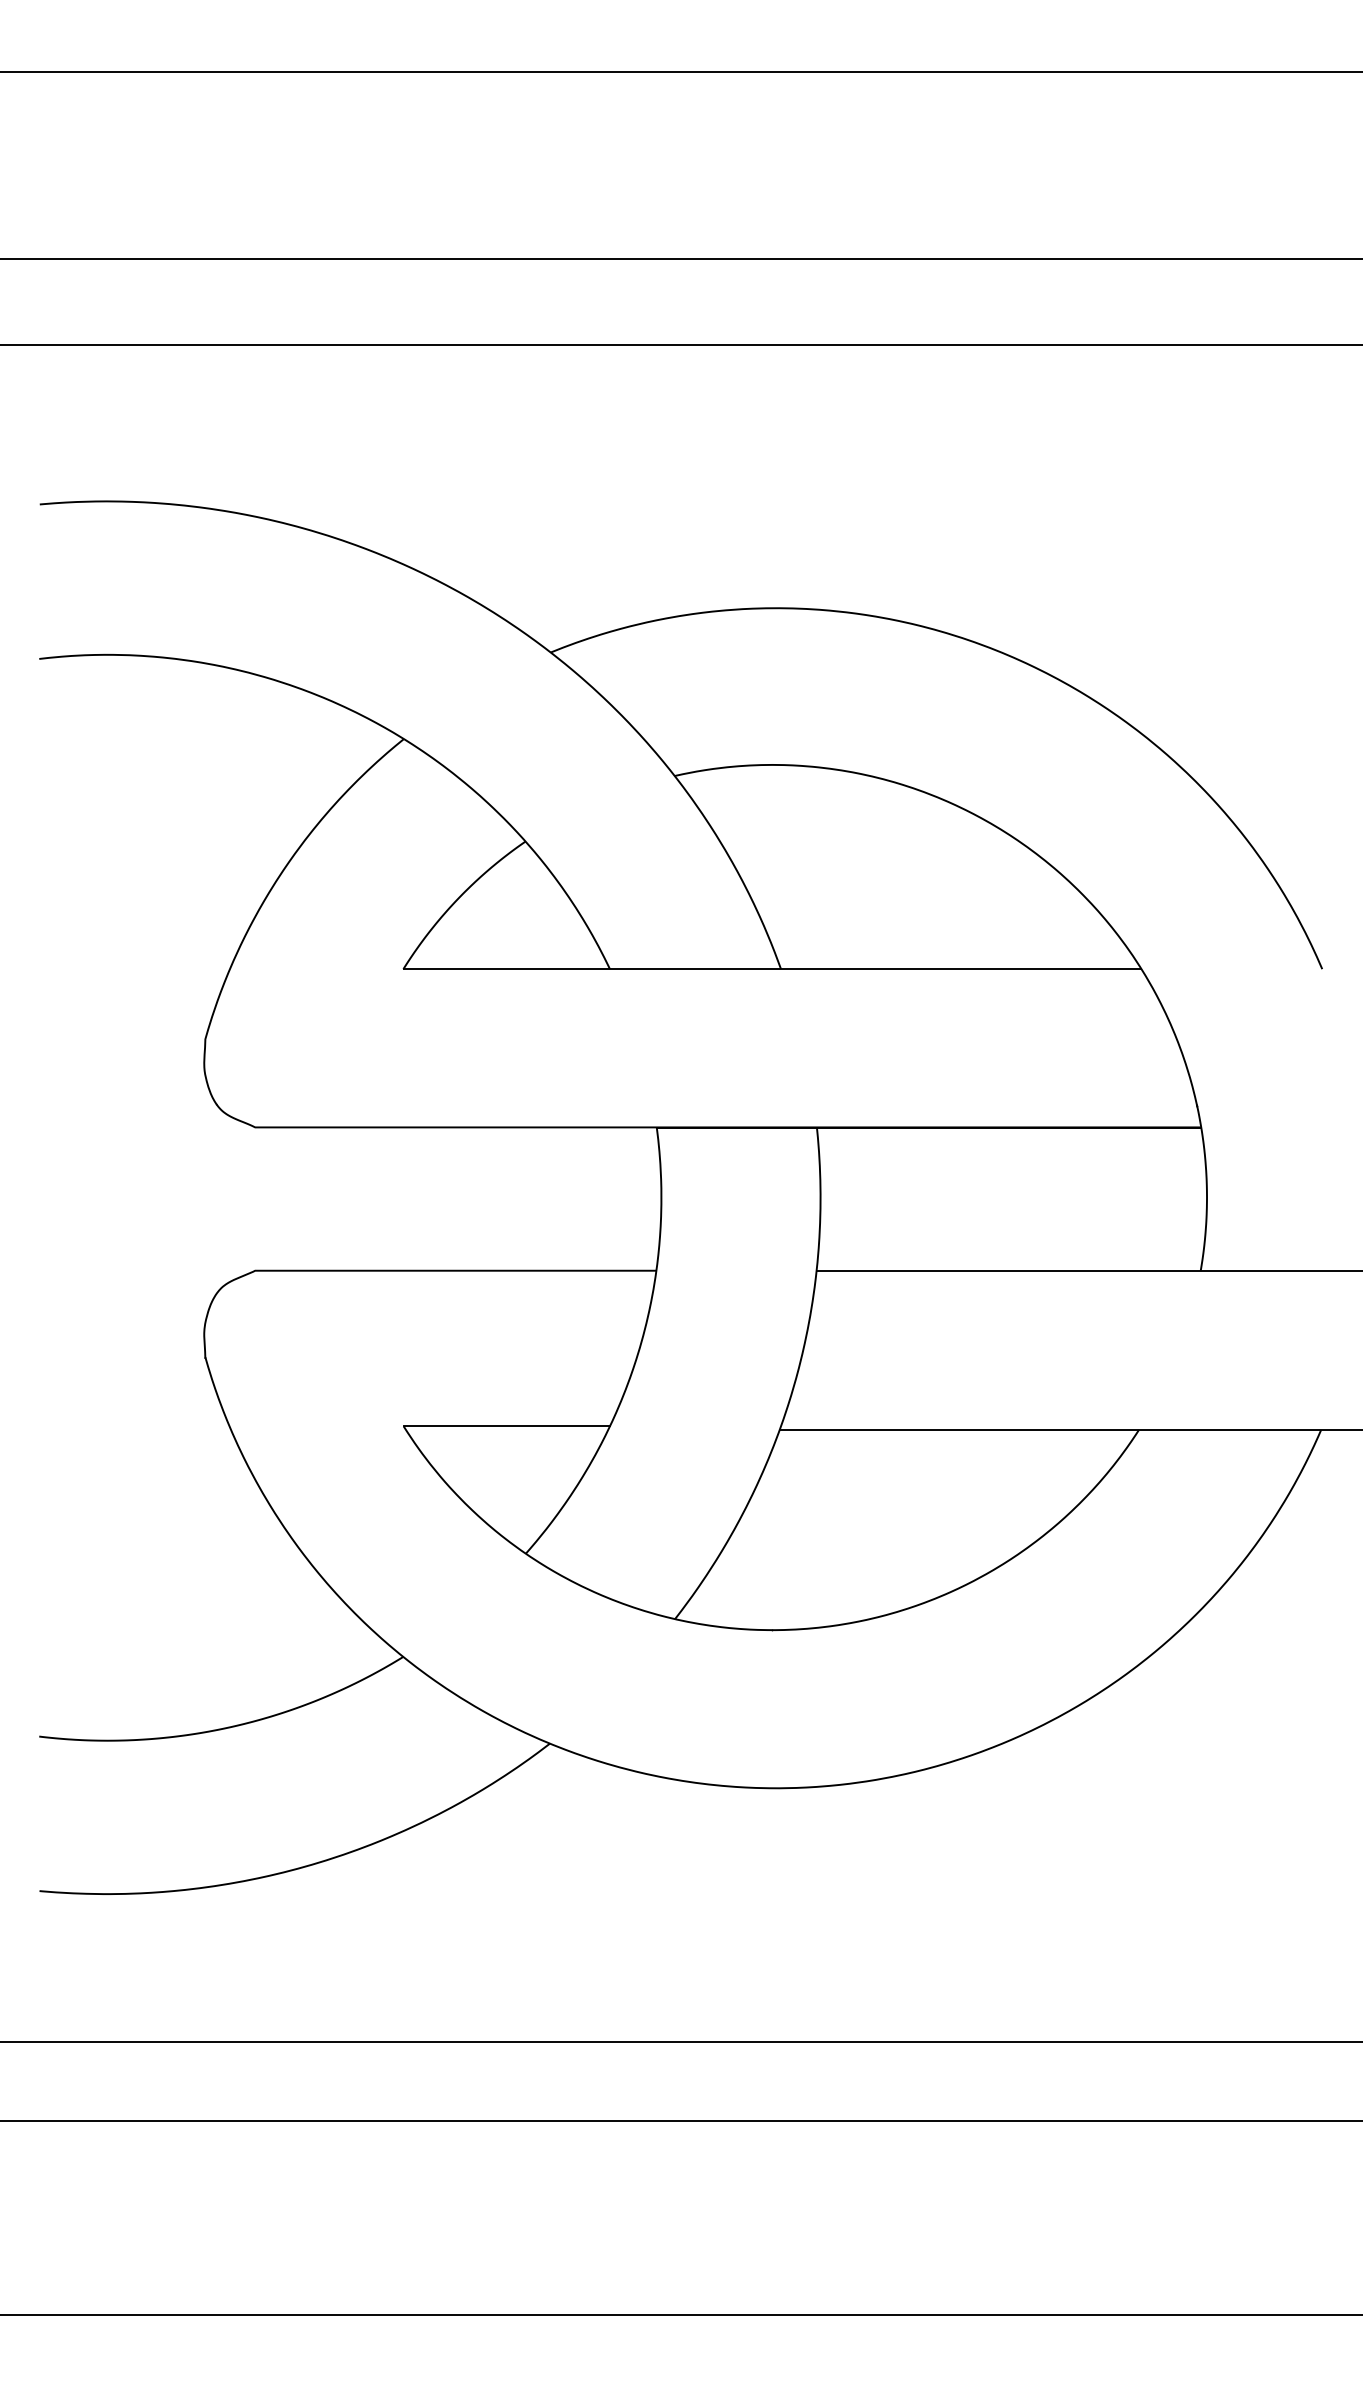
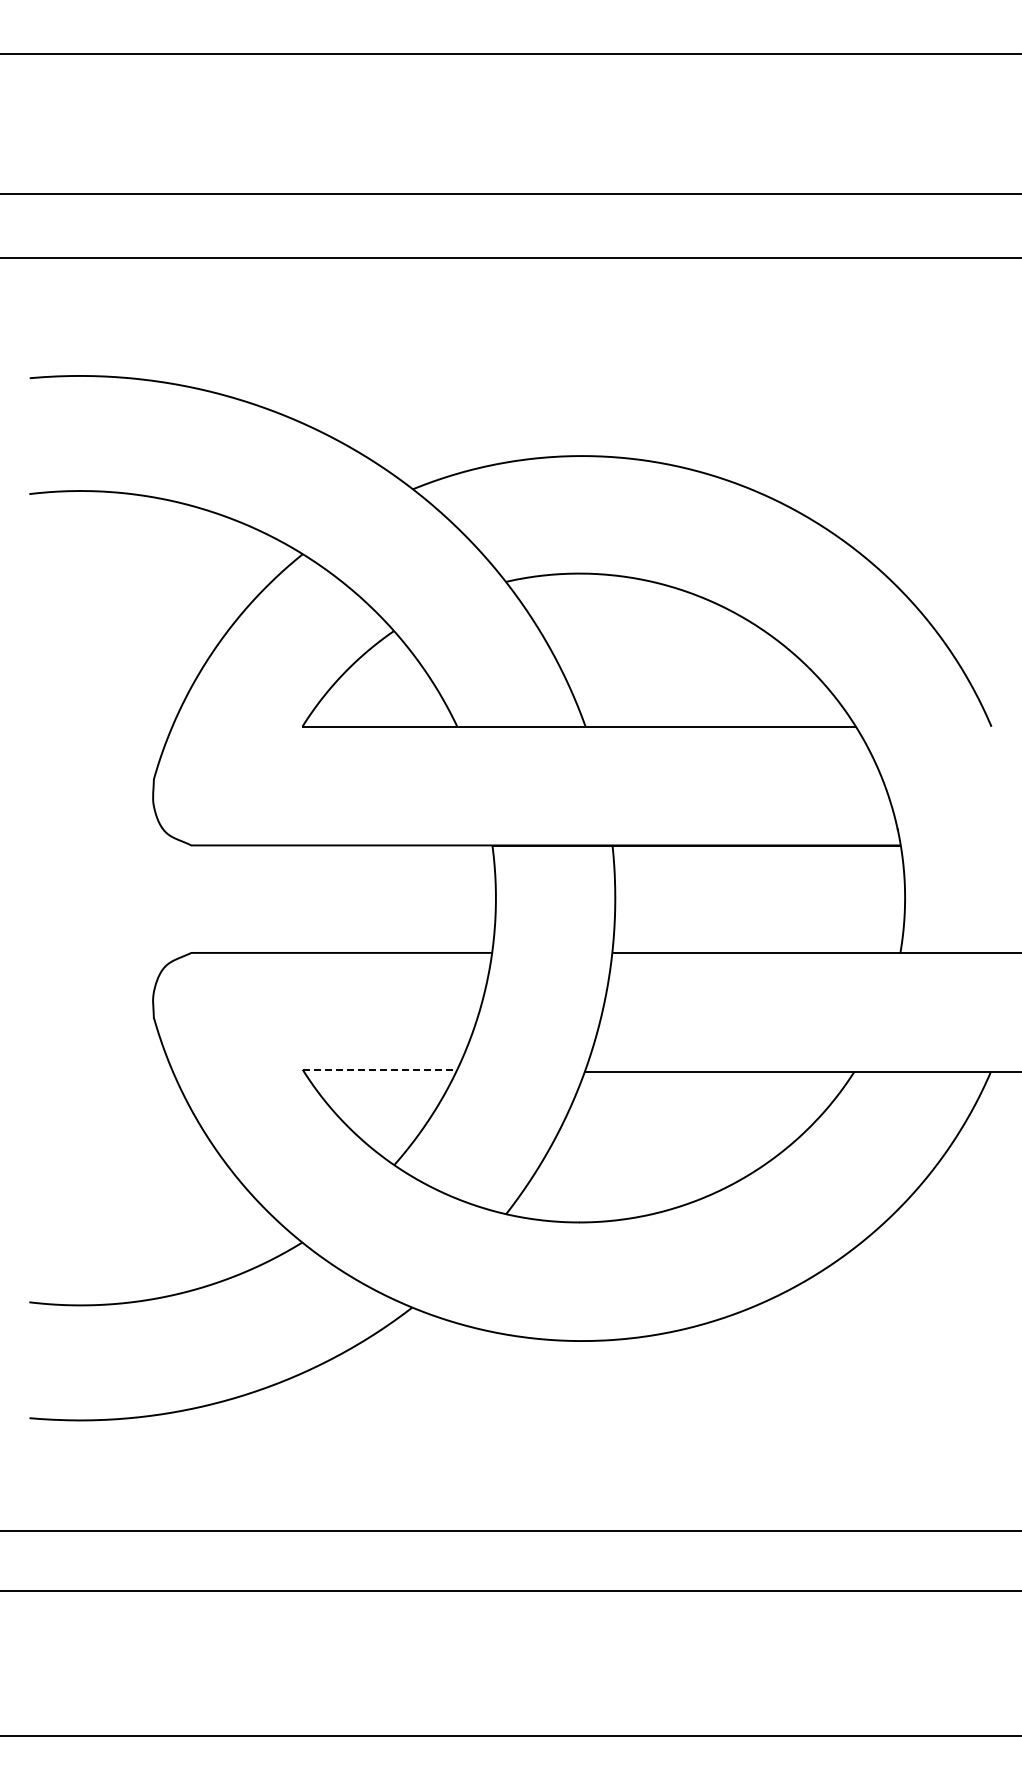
line: (507, 1426) -> (380, 1069), solid -> dashed

